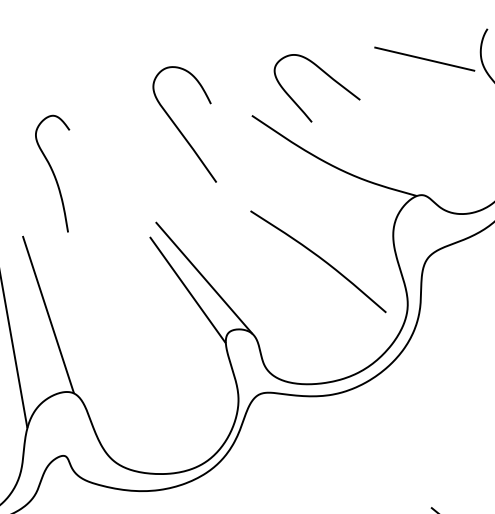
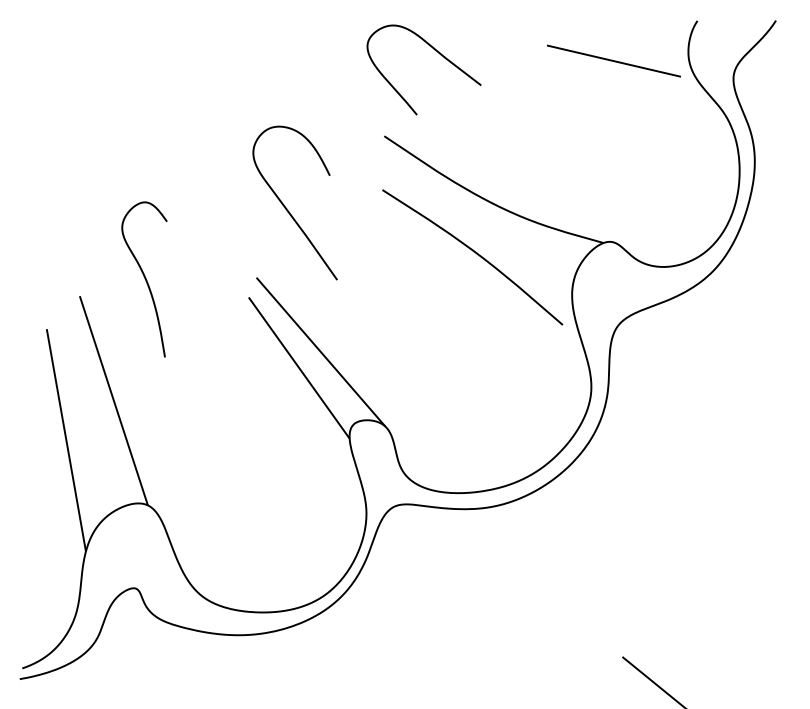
curve: (328, 75) -> (438, 53), moved
curve: (179, 128) -> (287, 208), moved
curve: (52, 173) -> (144, 279), moved
curve: (320, 258) -> (475, 253), moved

